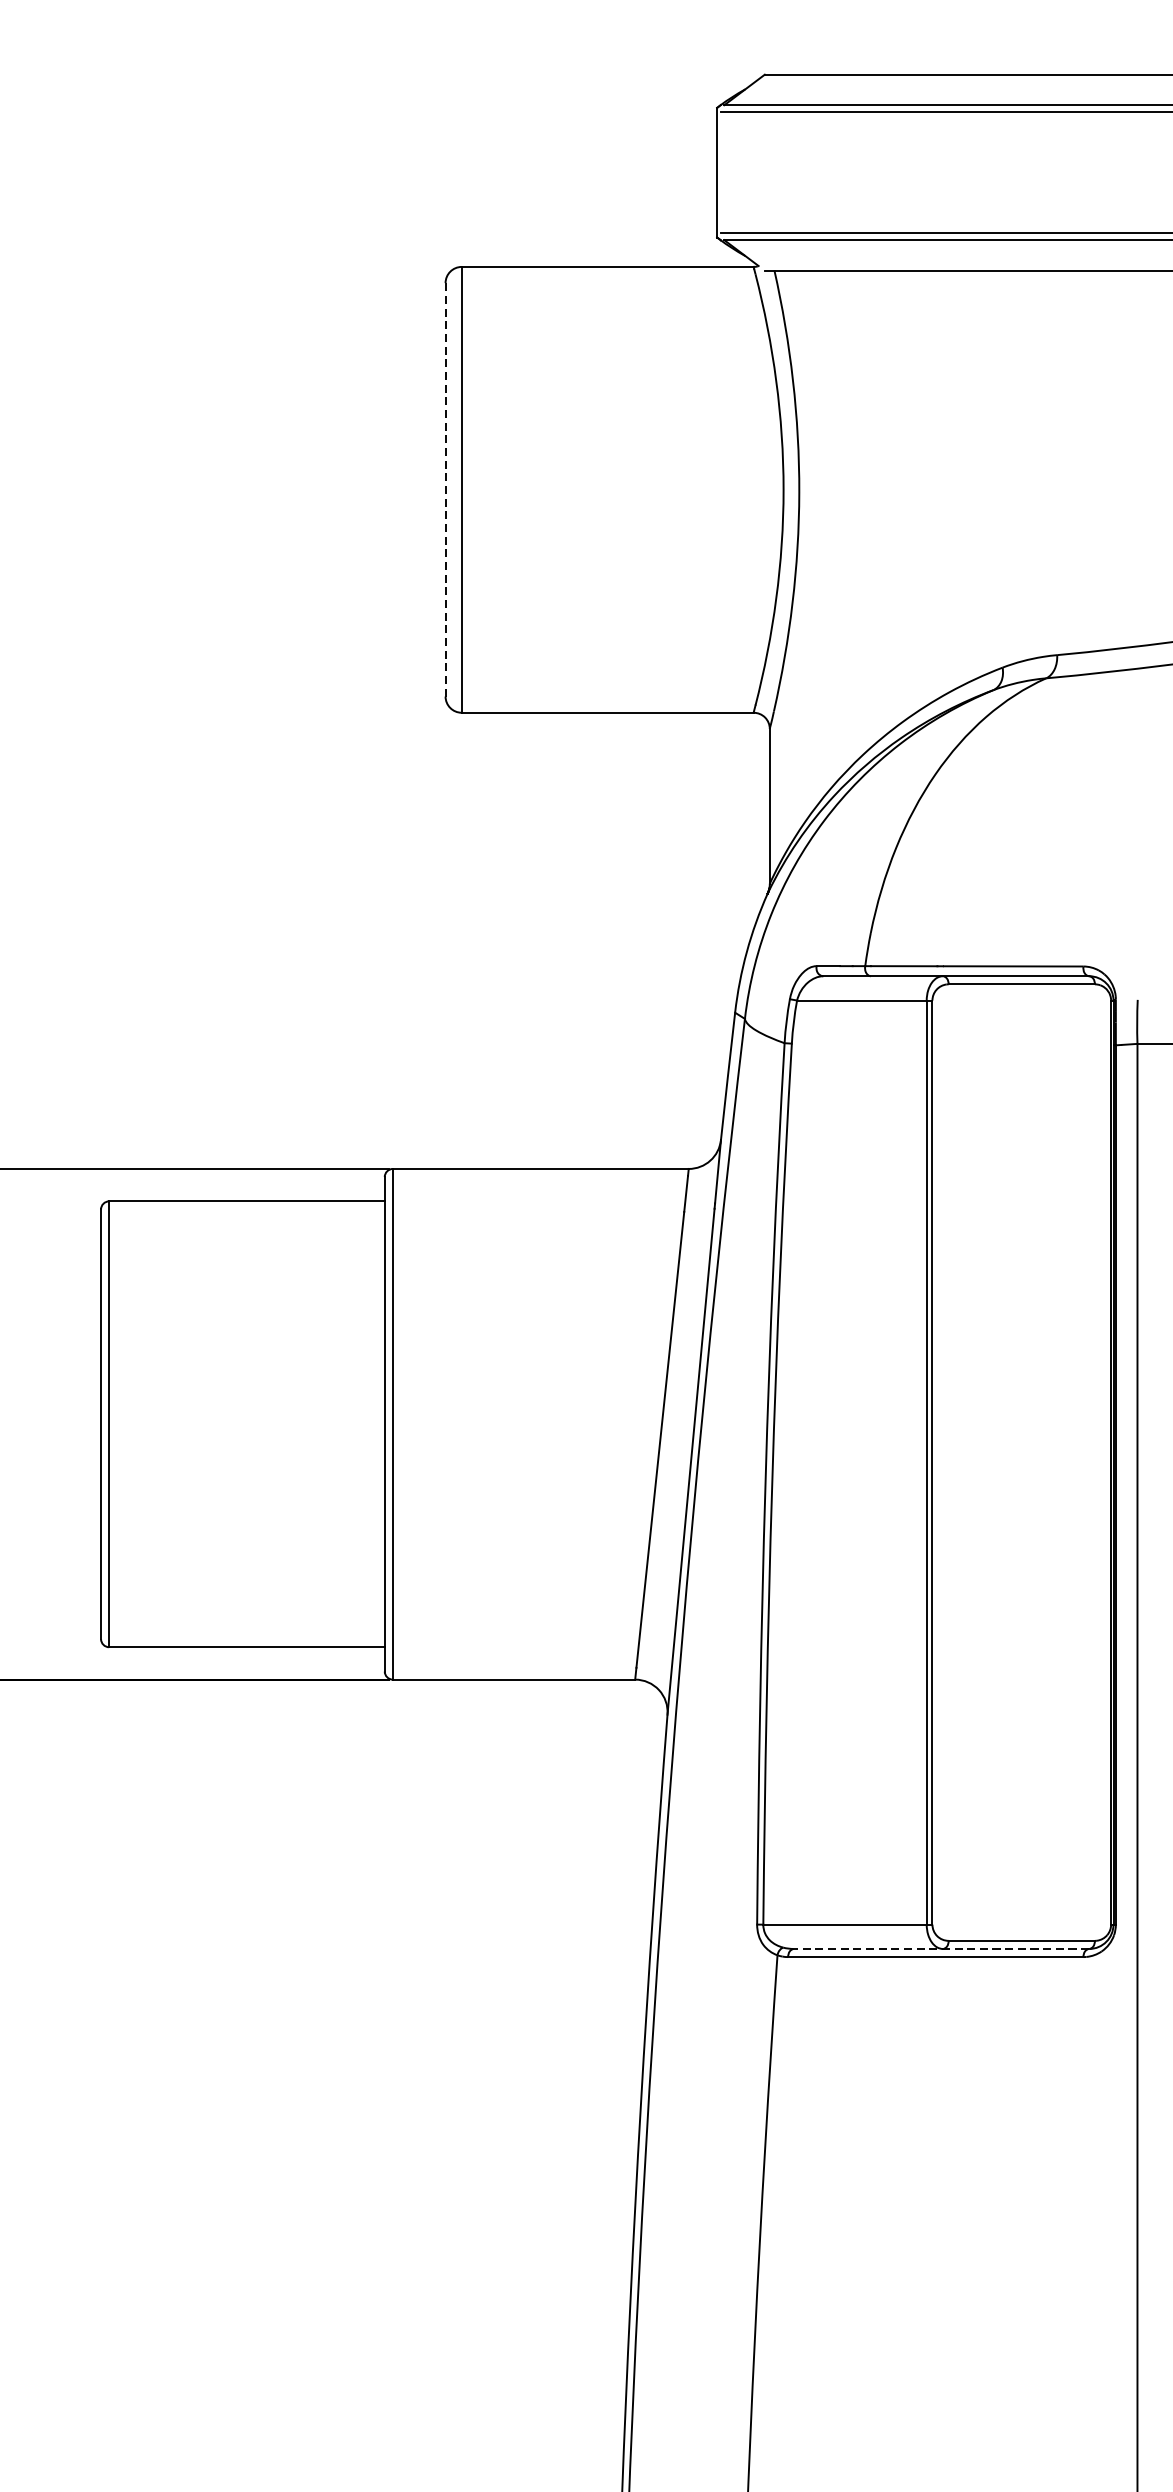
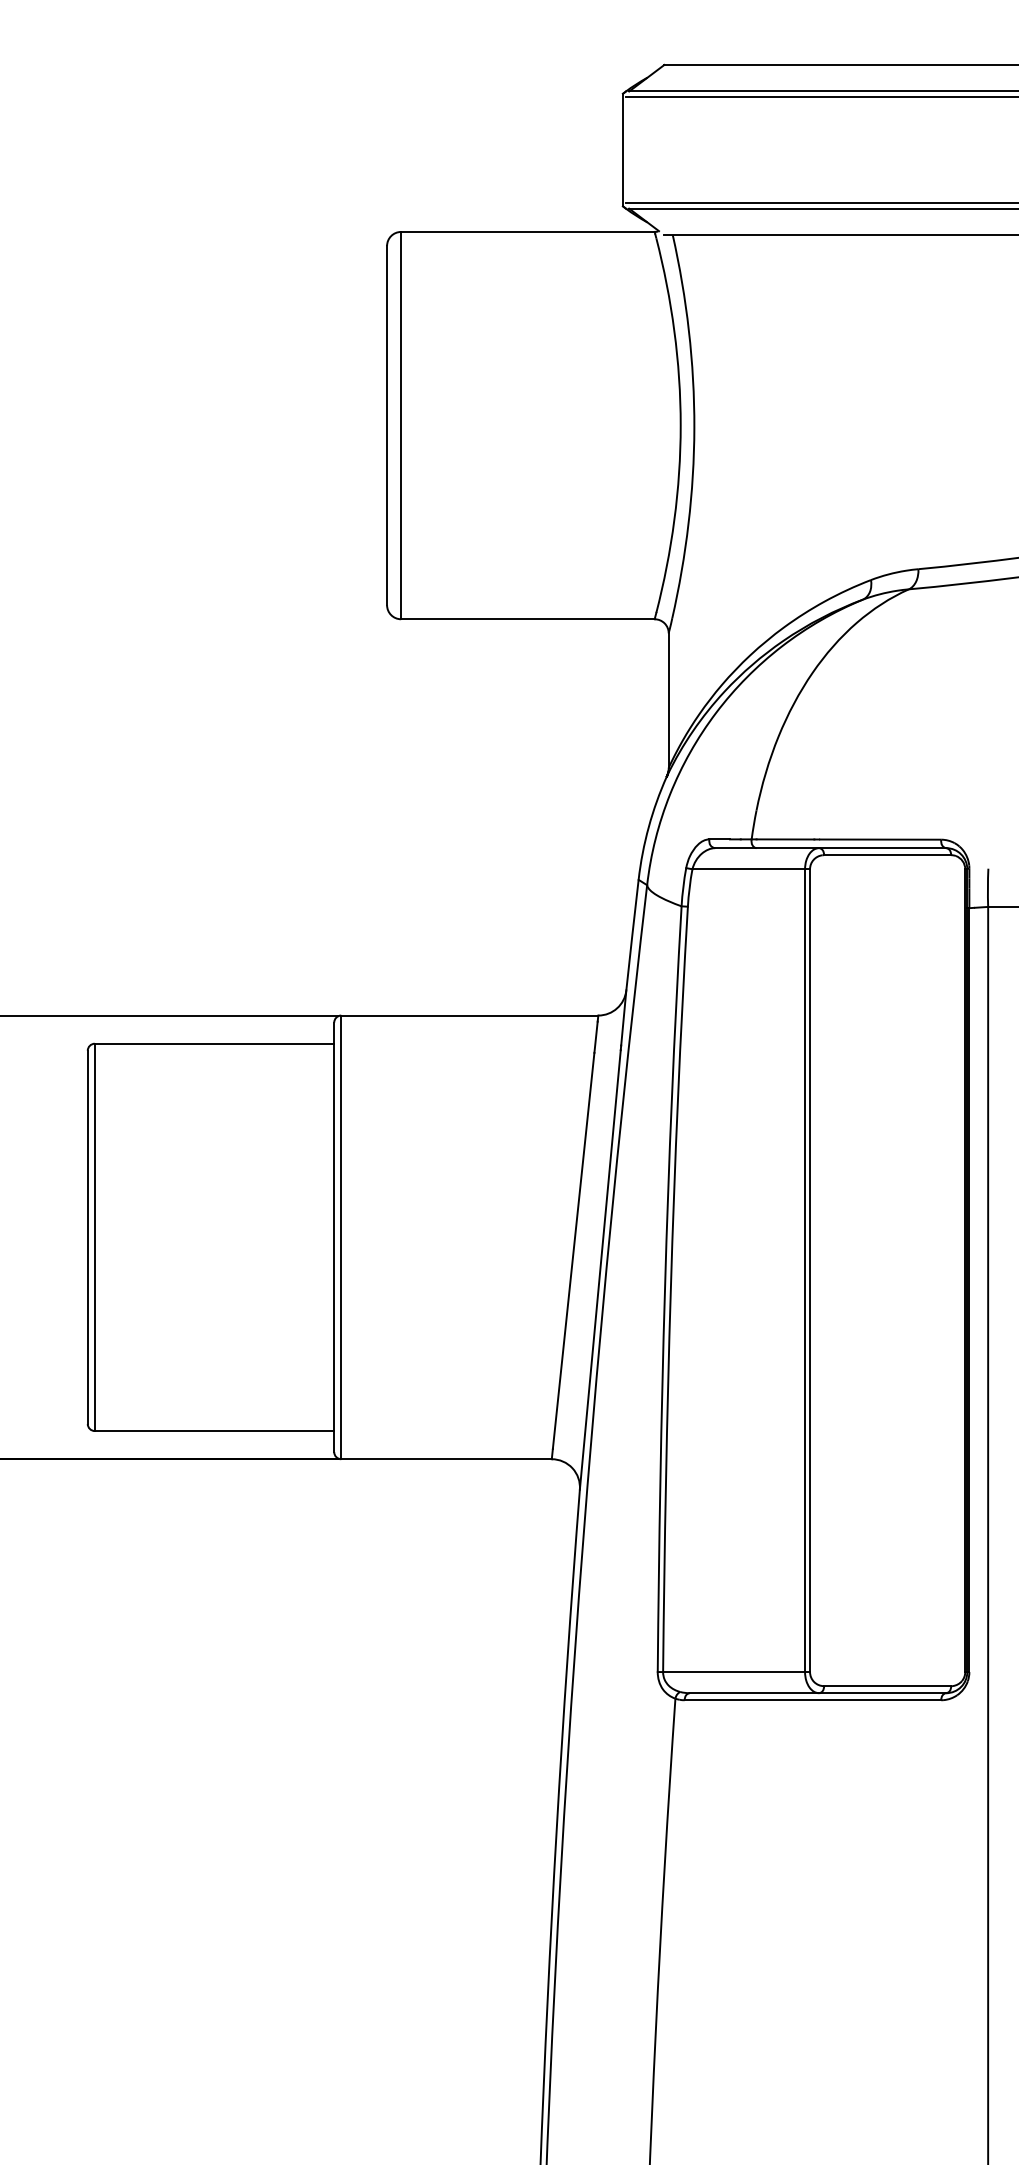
line: (446, 489) -> (387, 425), dashed -> solid
line: (941, 1949) -> (817, 1693), dashed -> solid

